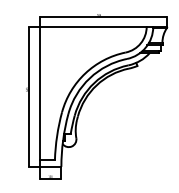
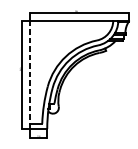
line: (39, 93) -> (30, 72), solid -> dashed

